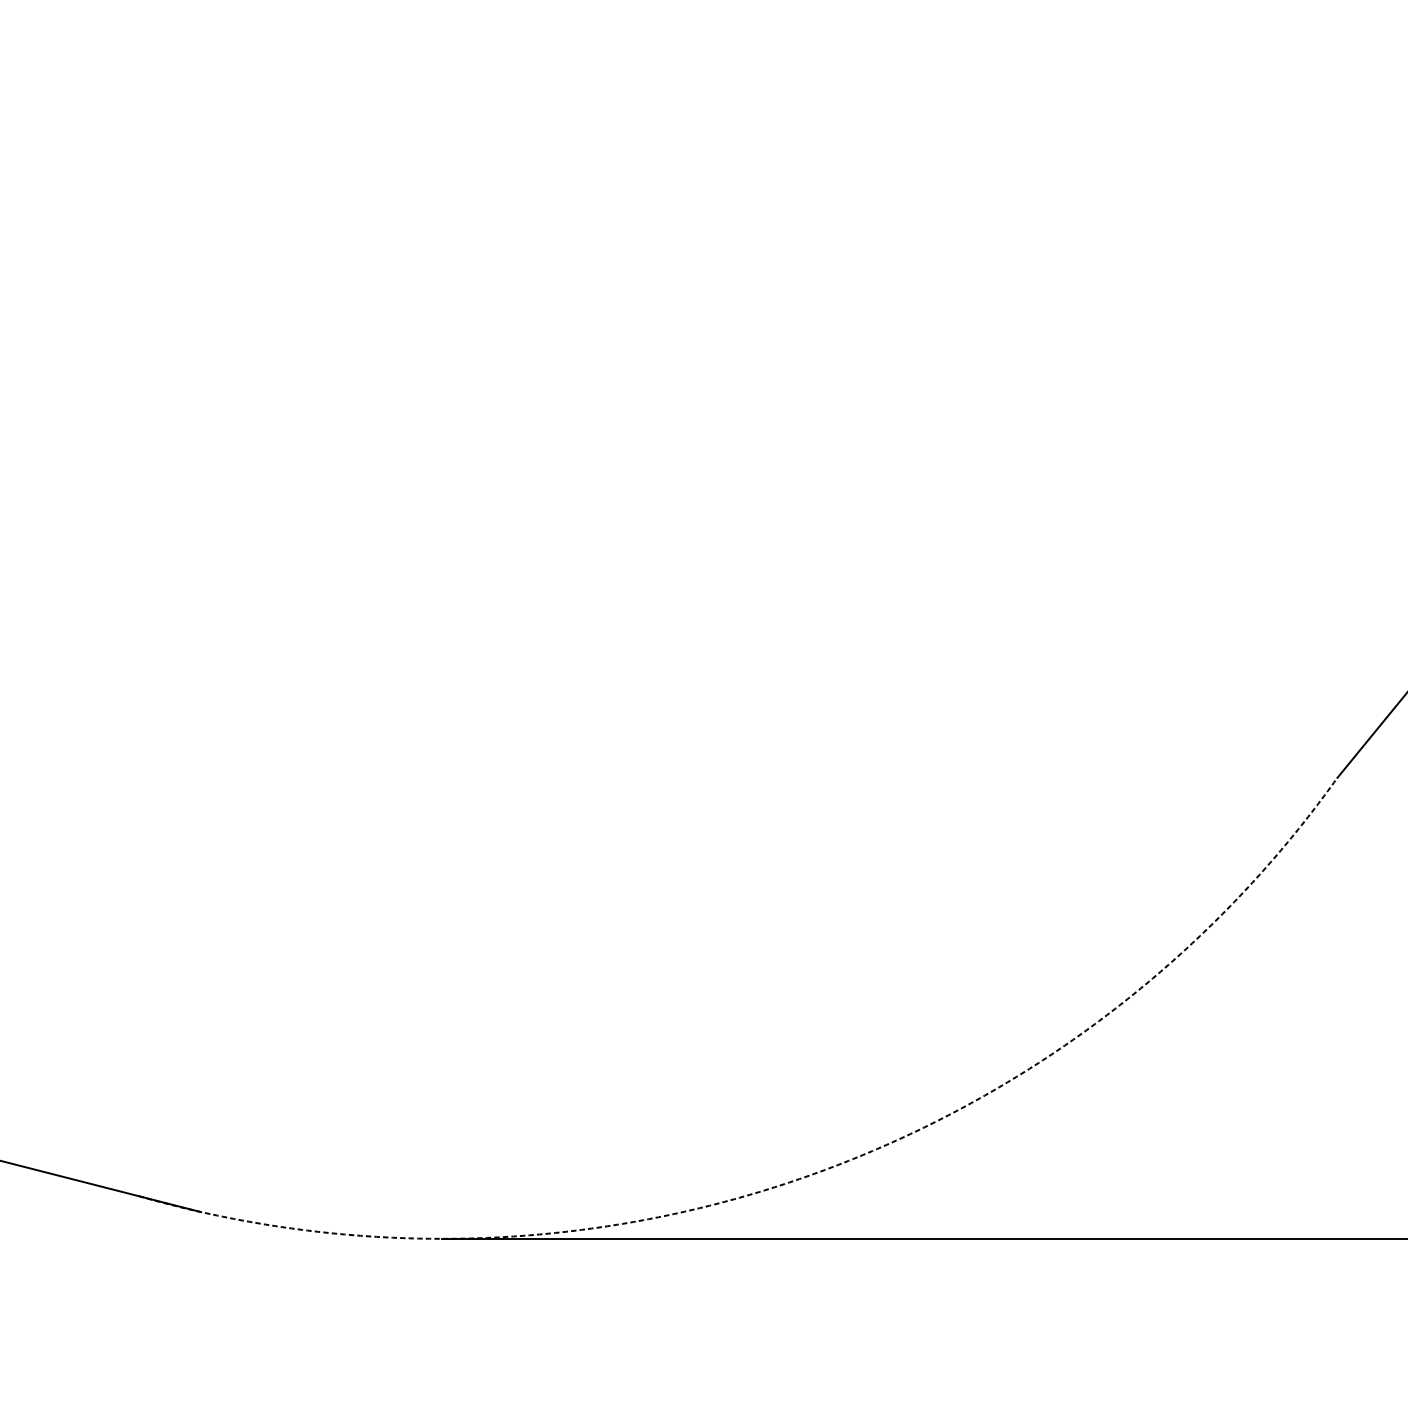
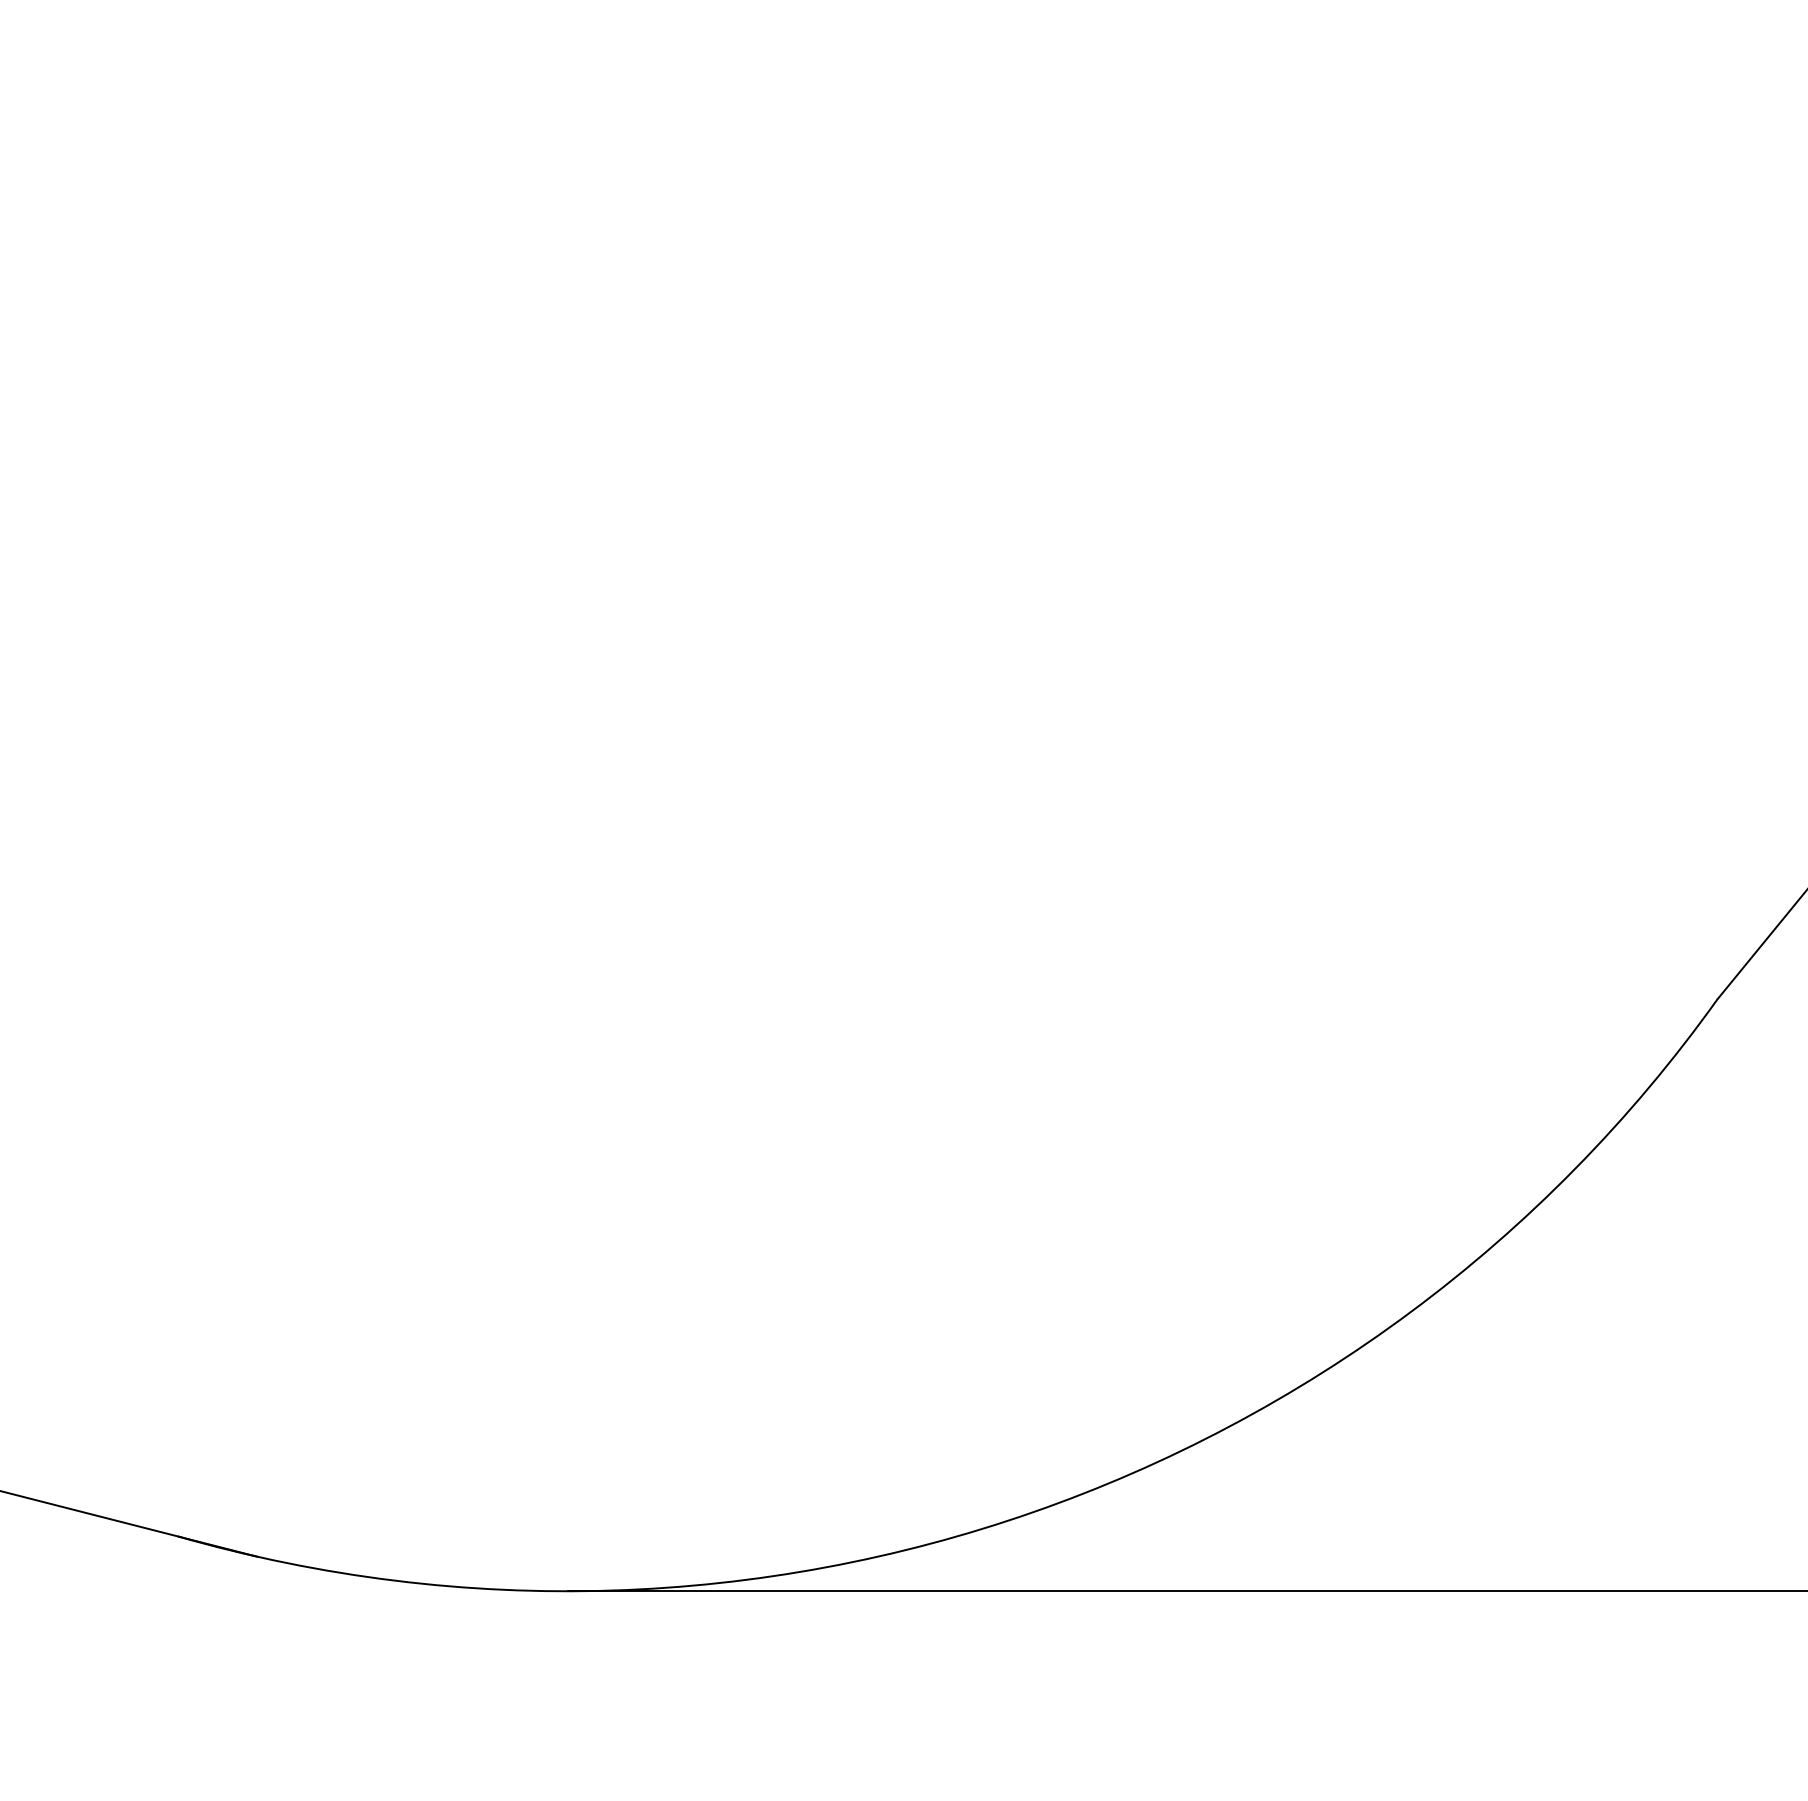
arc: (804, 1177) -> (1033, 1512), dashed -> solid

